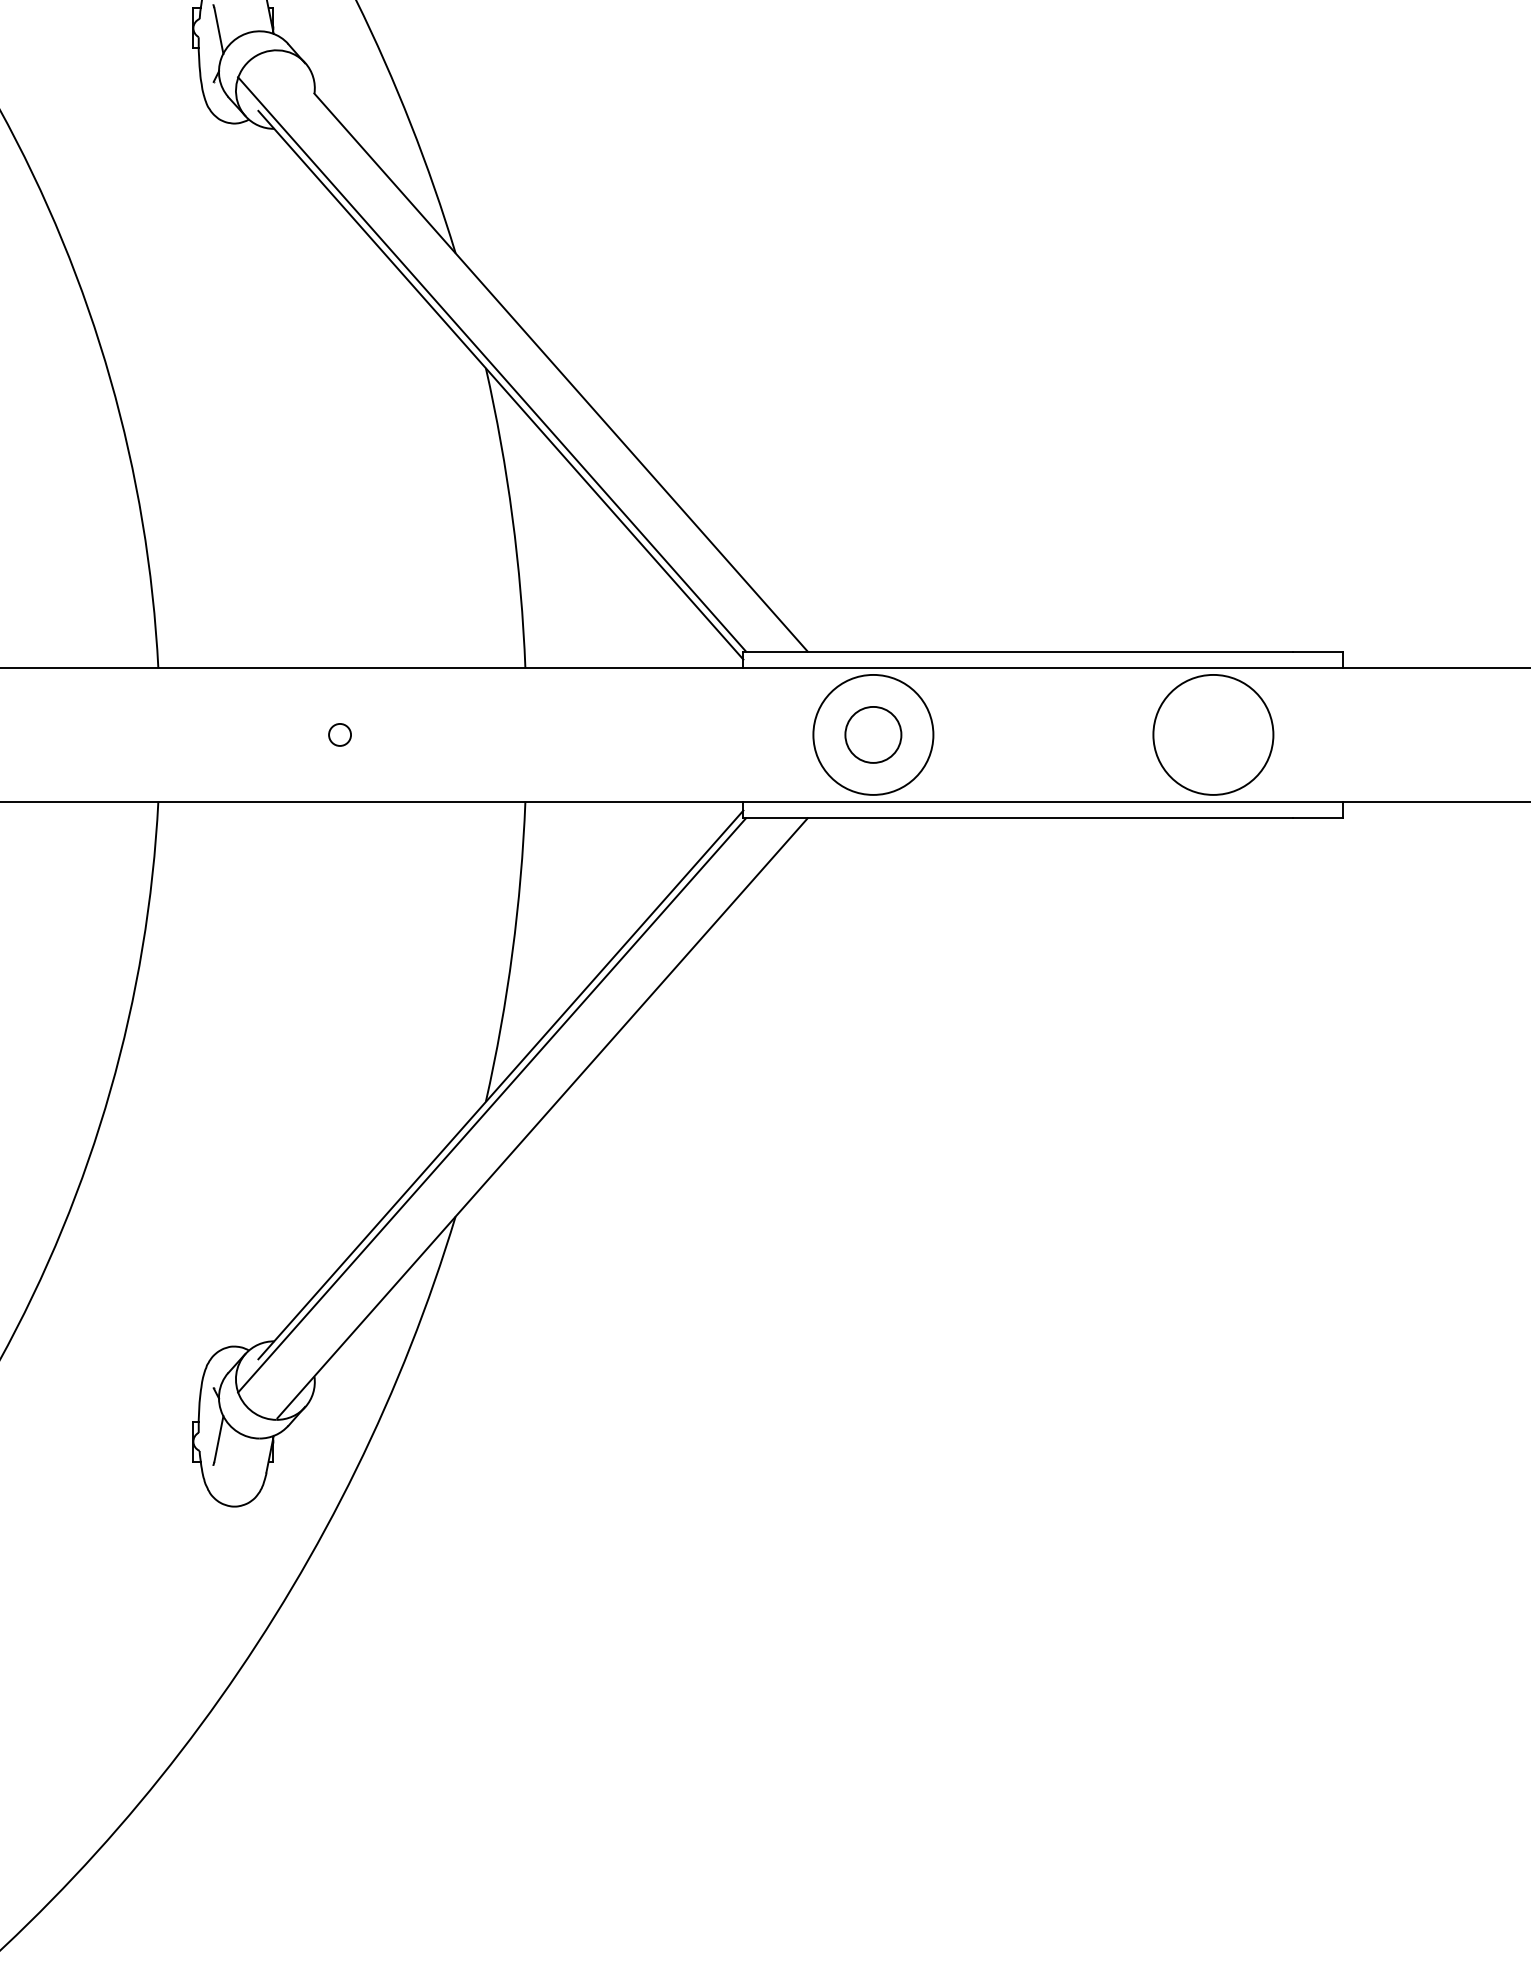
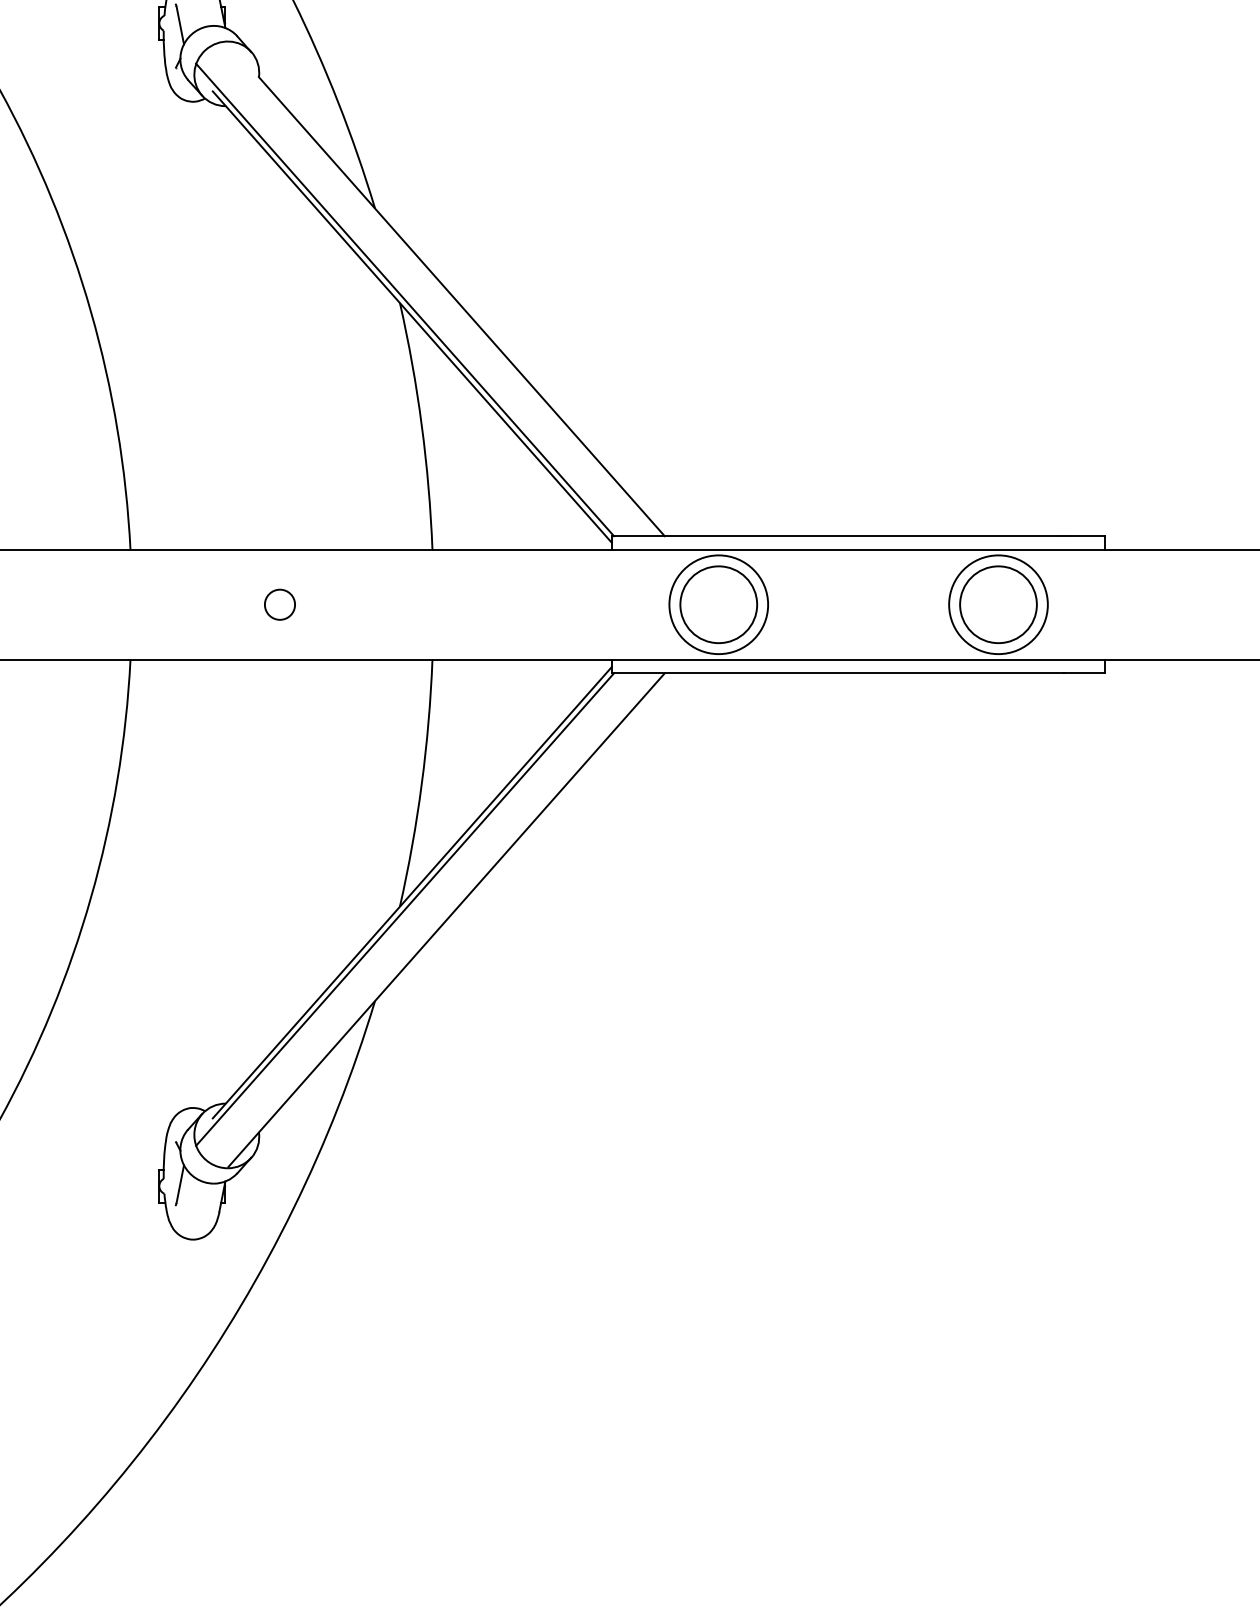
circle: (339, 734) -> (279, 604), size x1.67
circle: (873, 734) -> (718, 604), size x1.67
circle: (1212, 734) -> (997, 604), added

